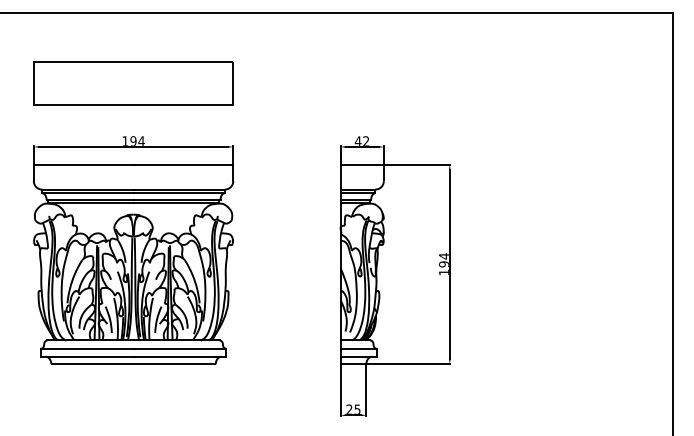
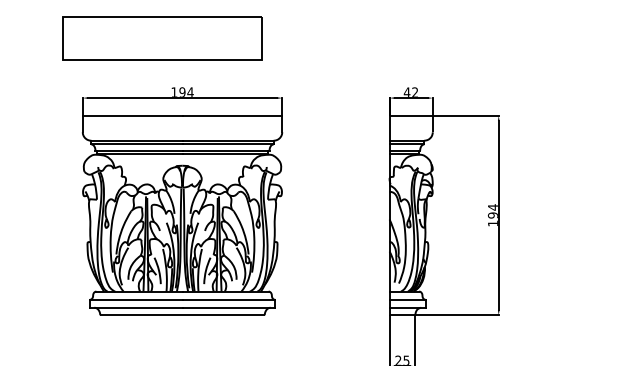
part: (133, 83) -> (162, 38), moved

